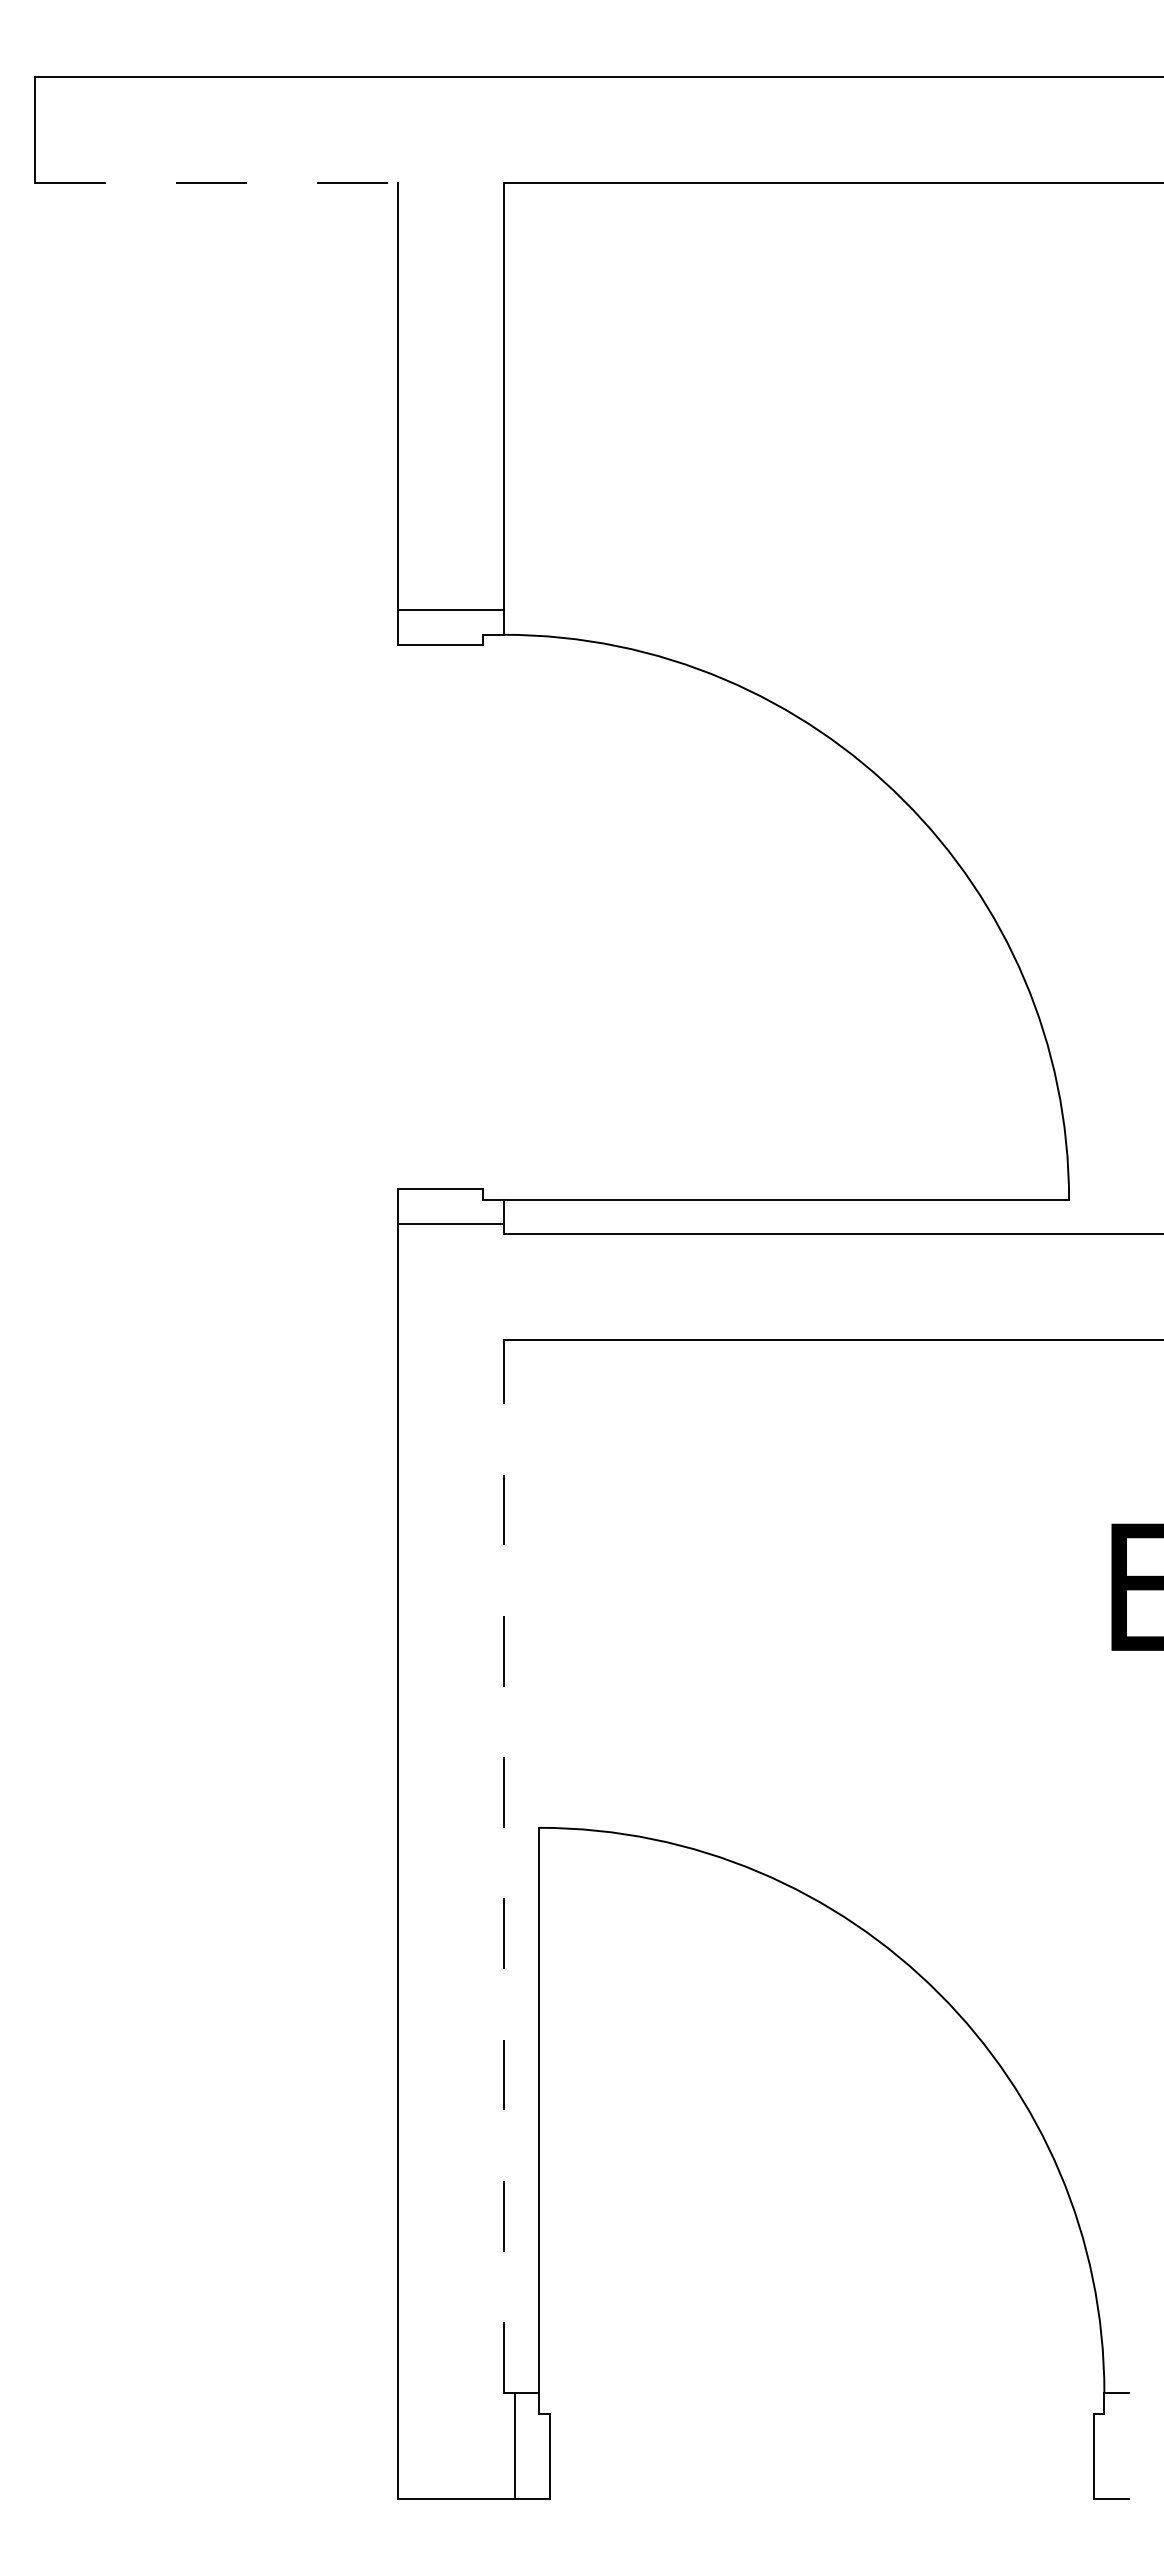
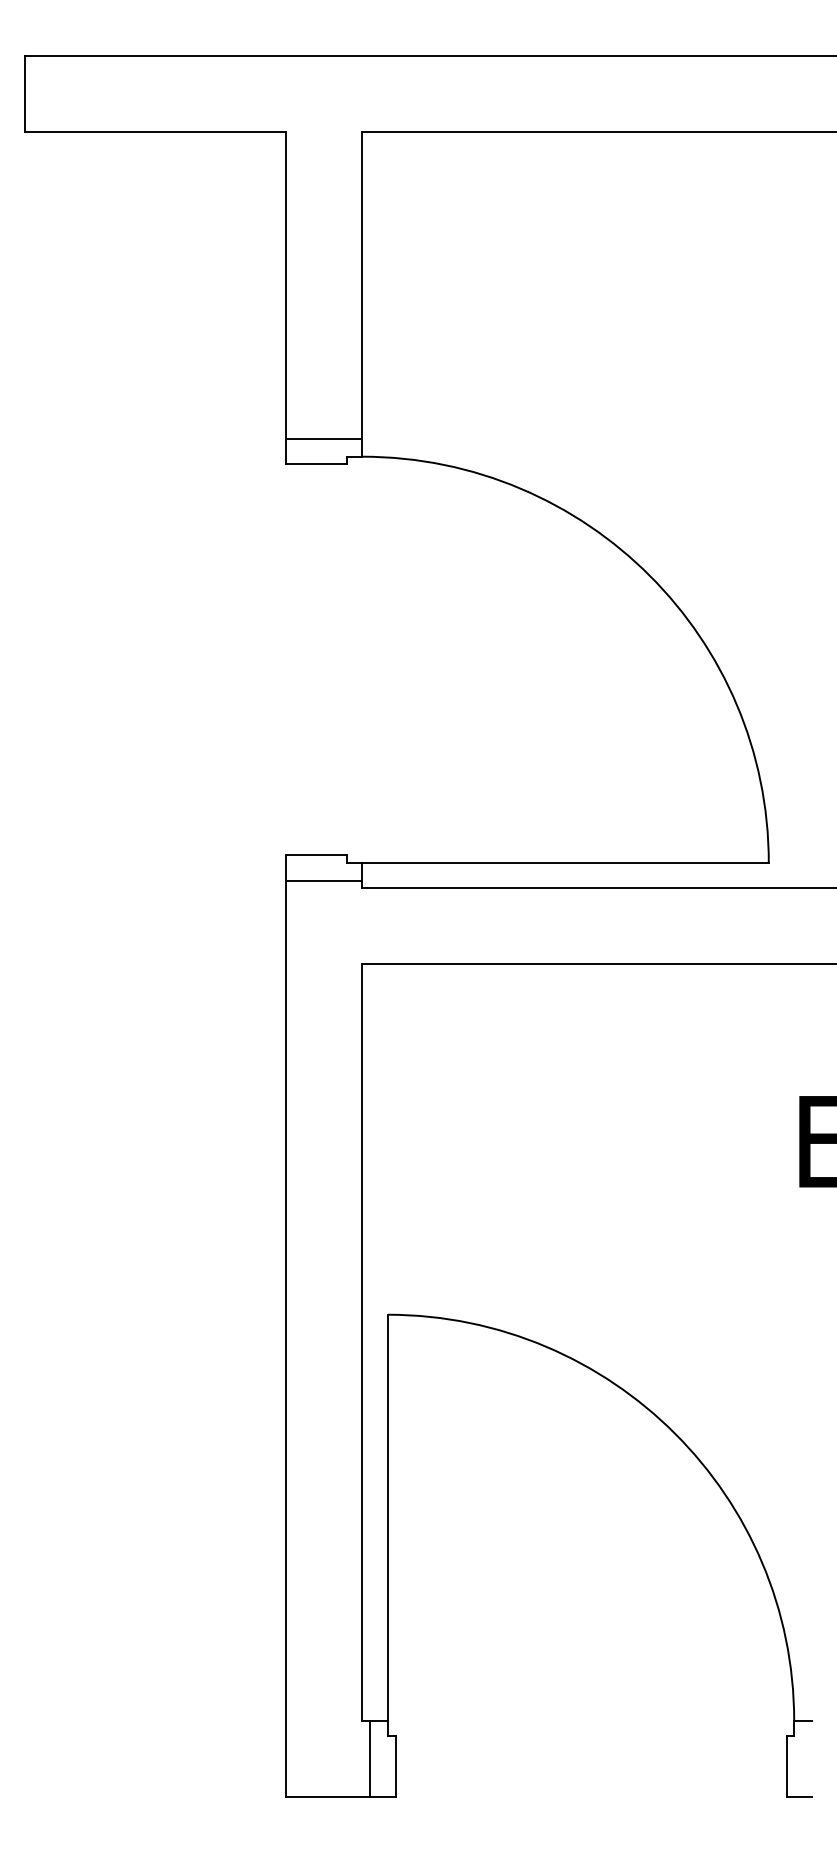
line: (216, 183) -> (155, 132), dashed -> solid
line: (504, 1866) -> (362, 1342), dashed -> solid

